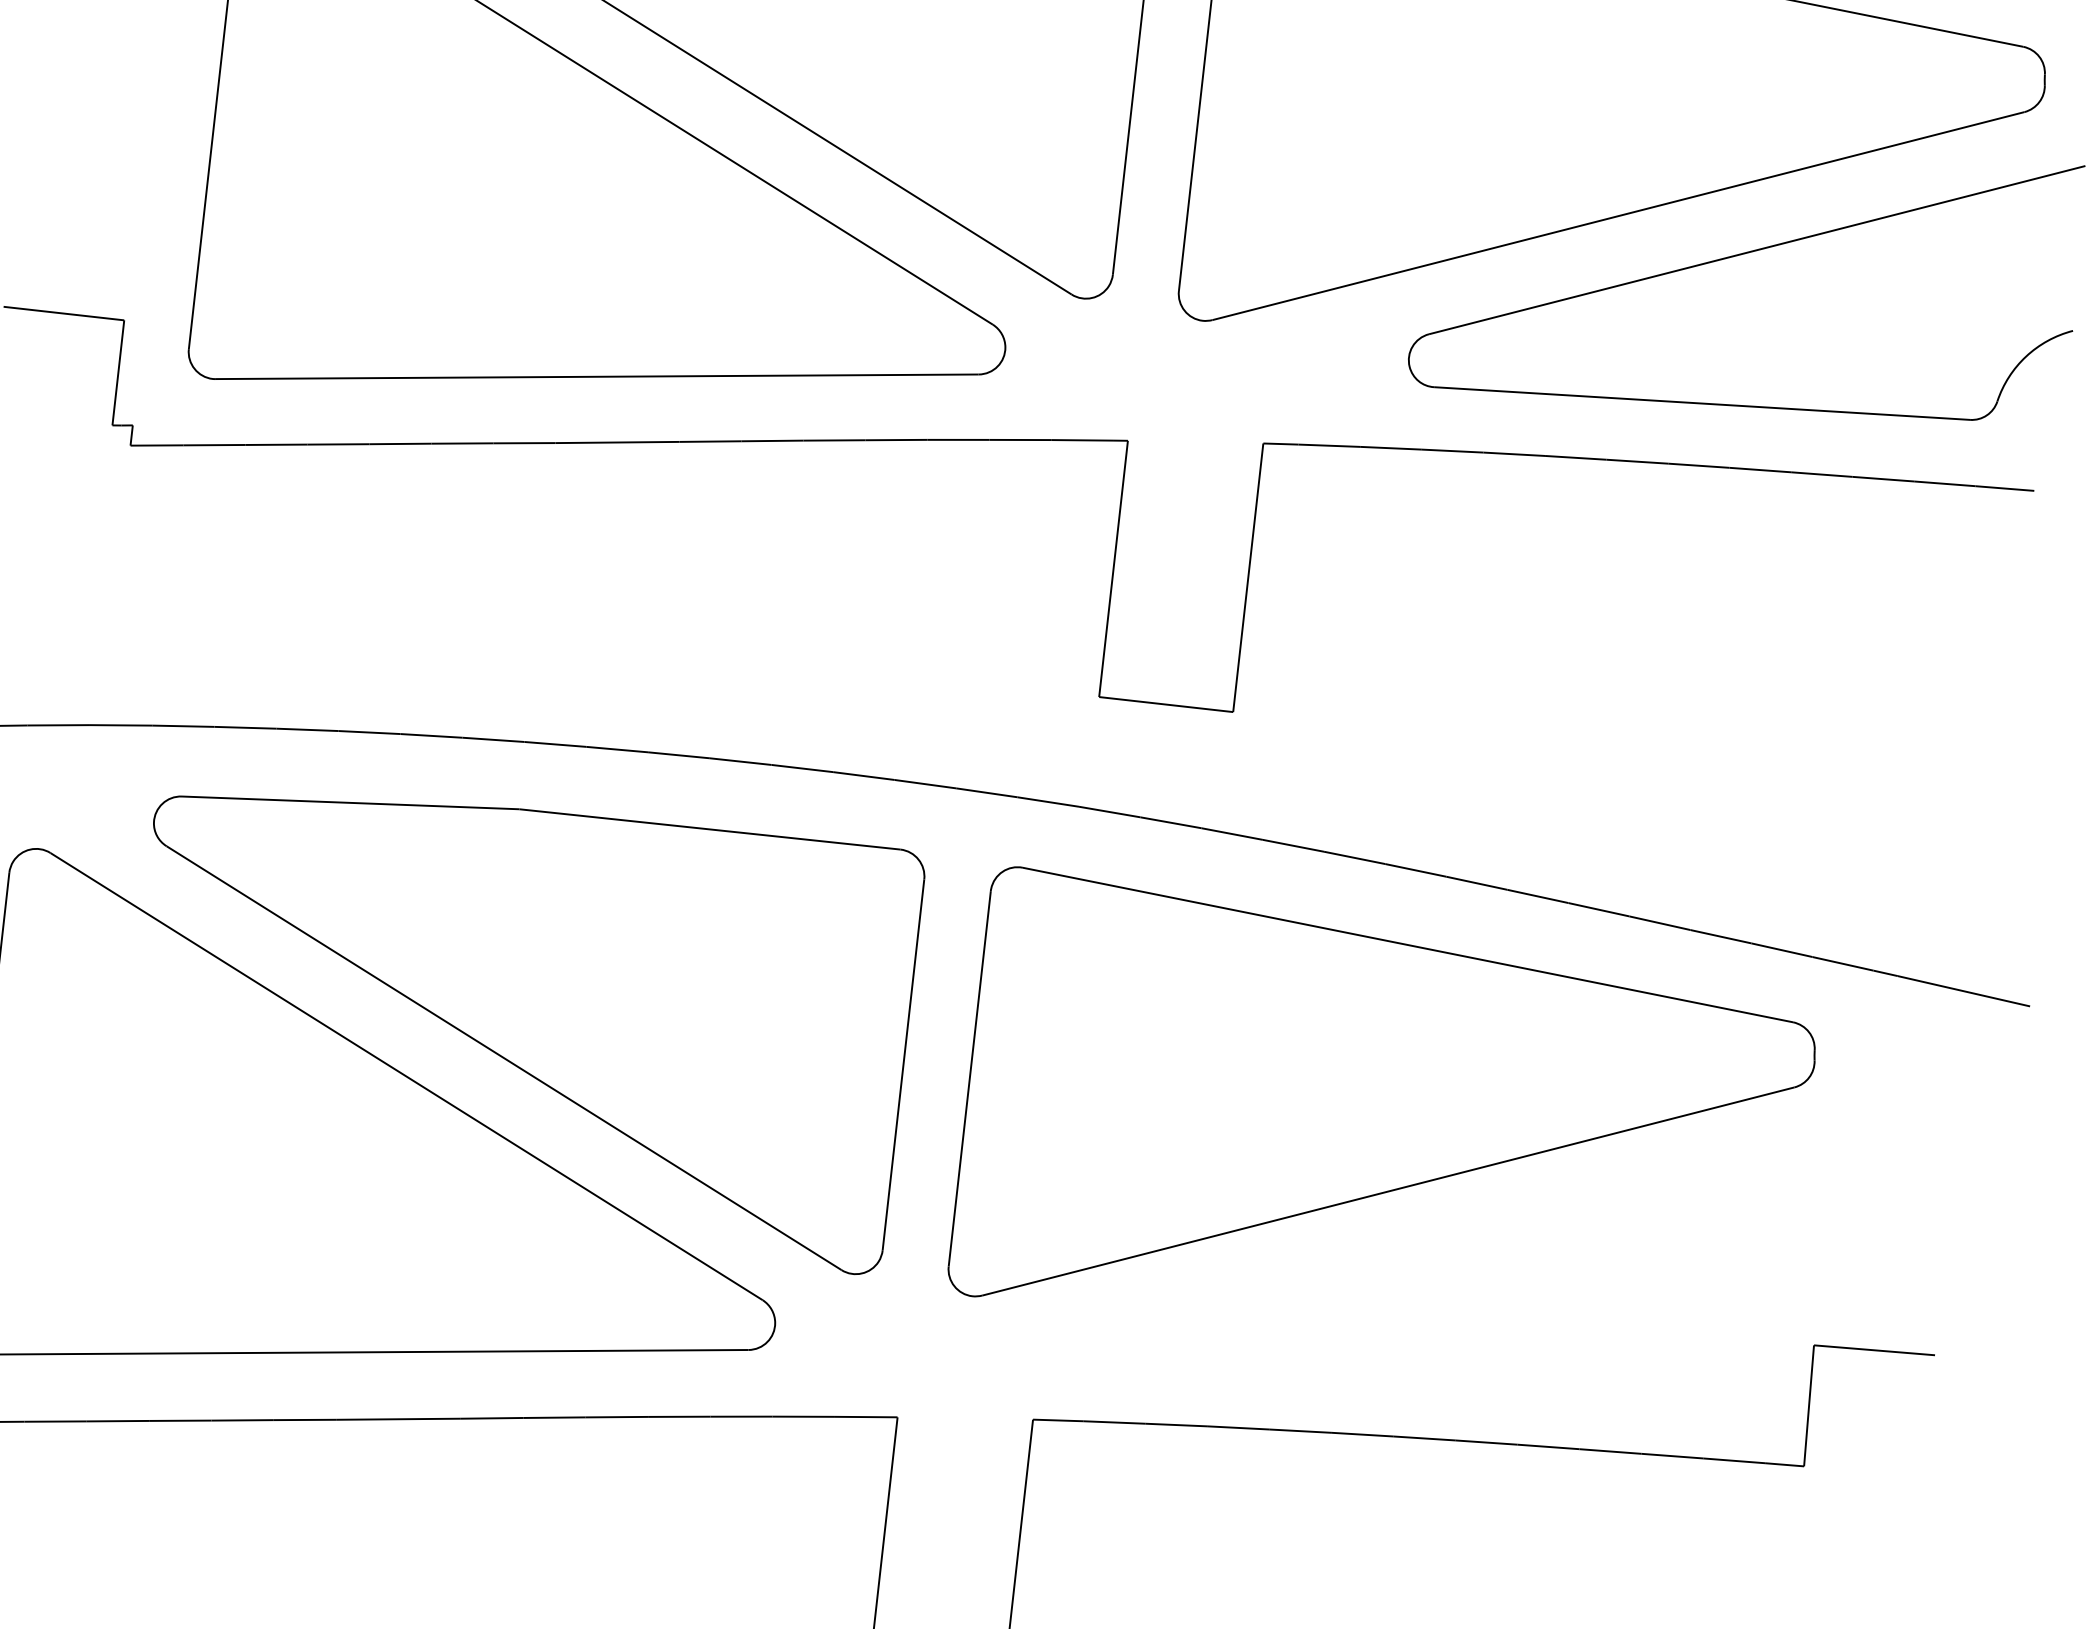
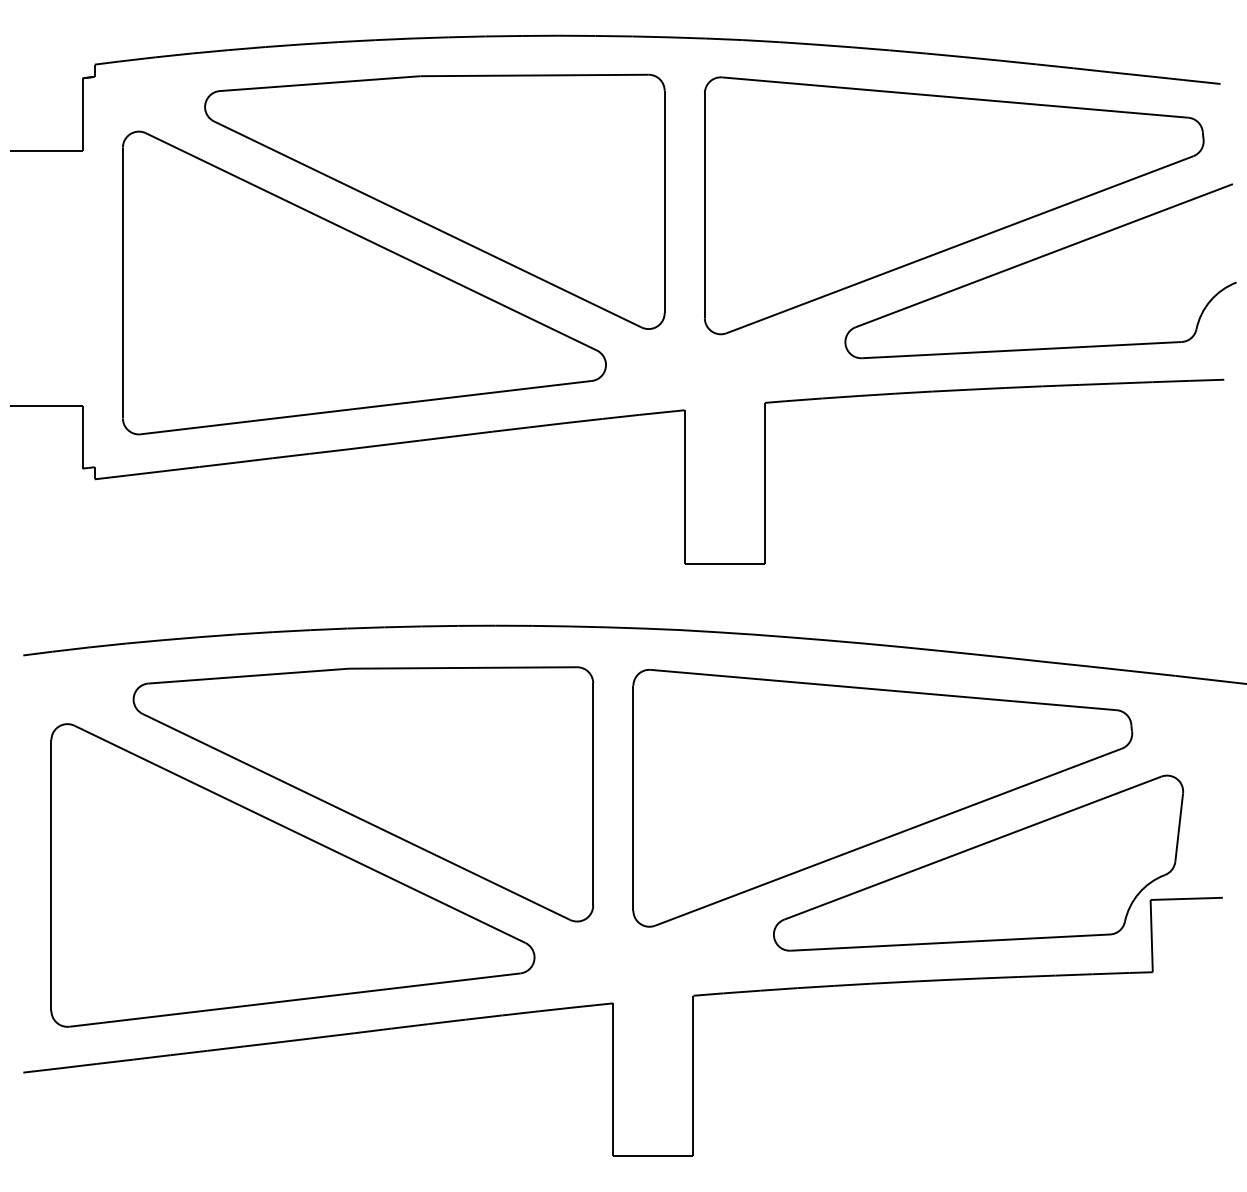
part: (1533, 1250) -> (978, 862), added

